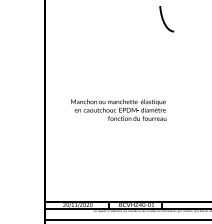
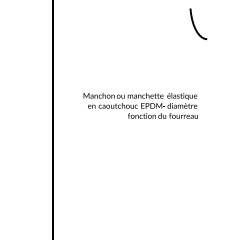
text: (118, 109) -> (140, 105), moved

